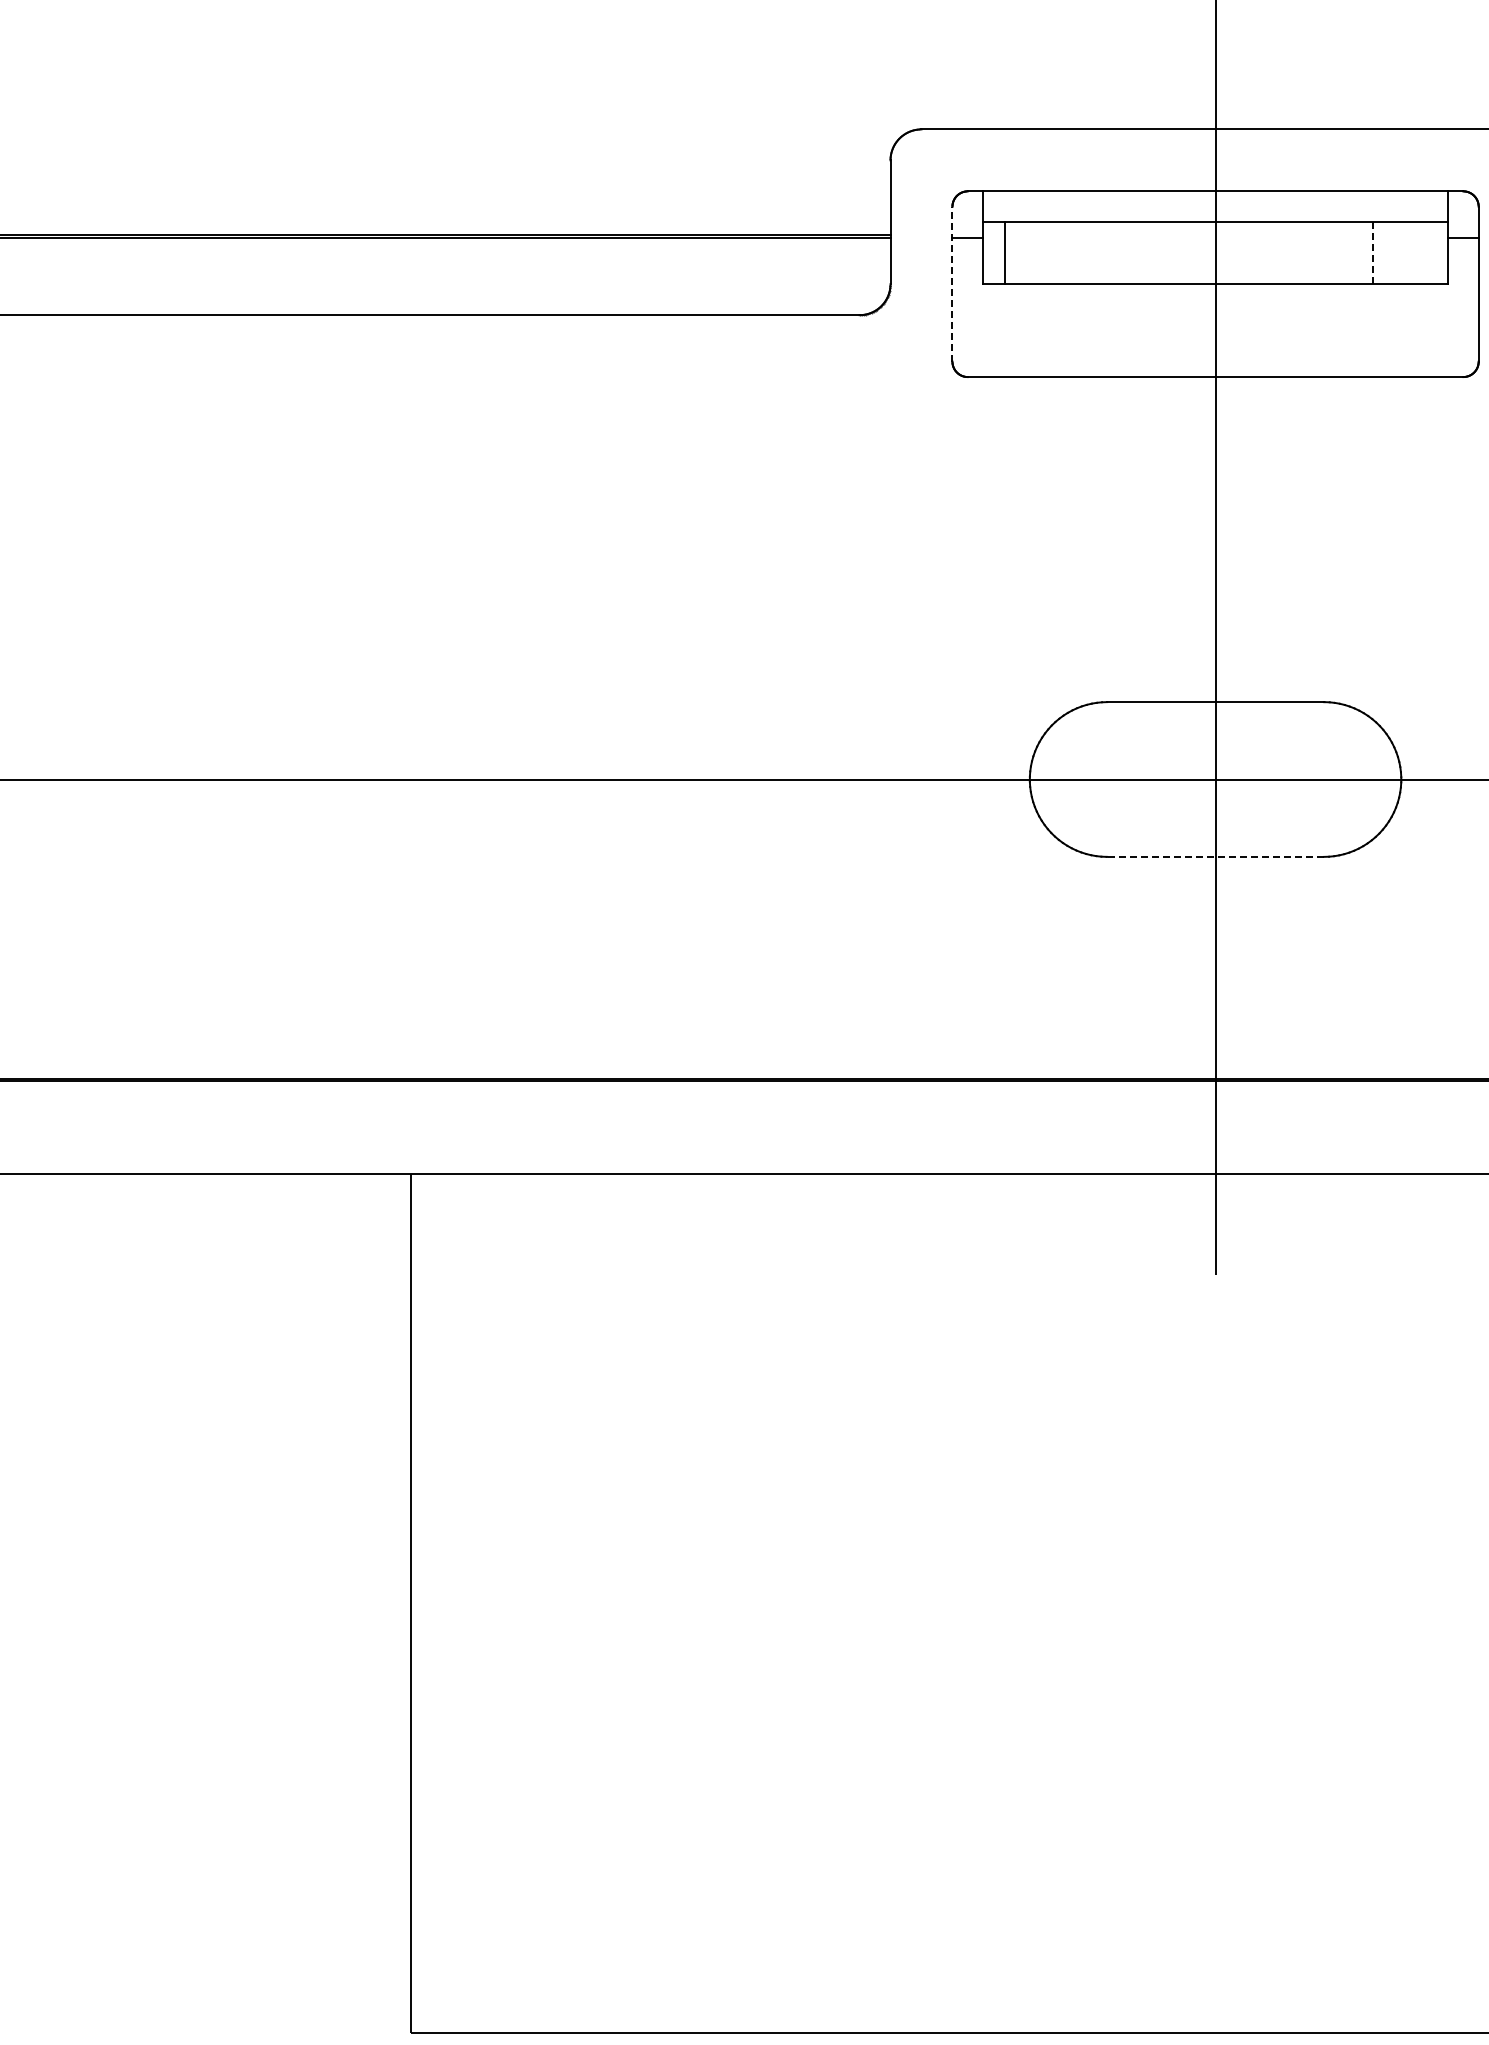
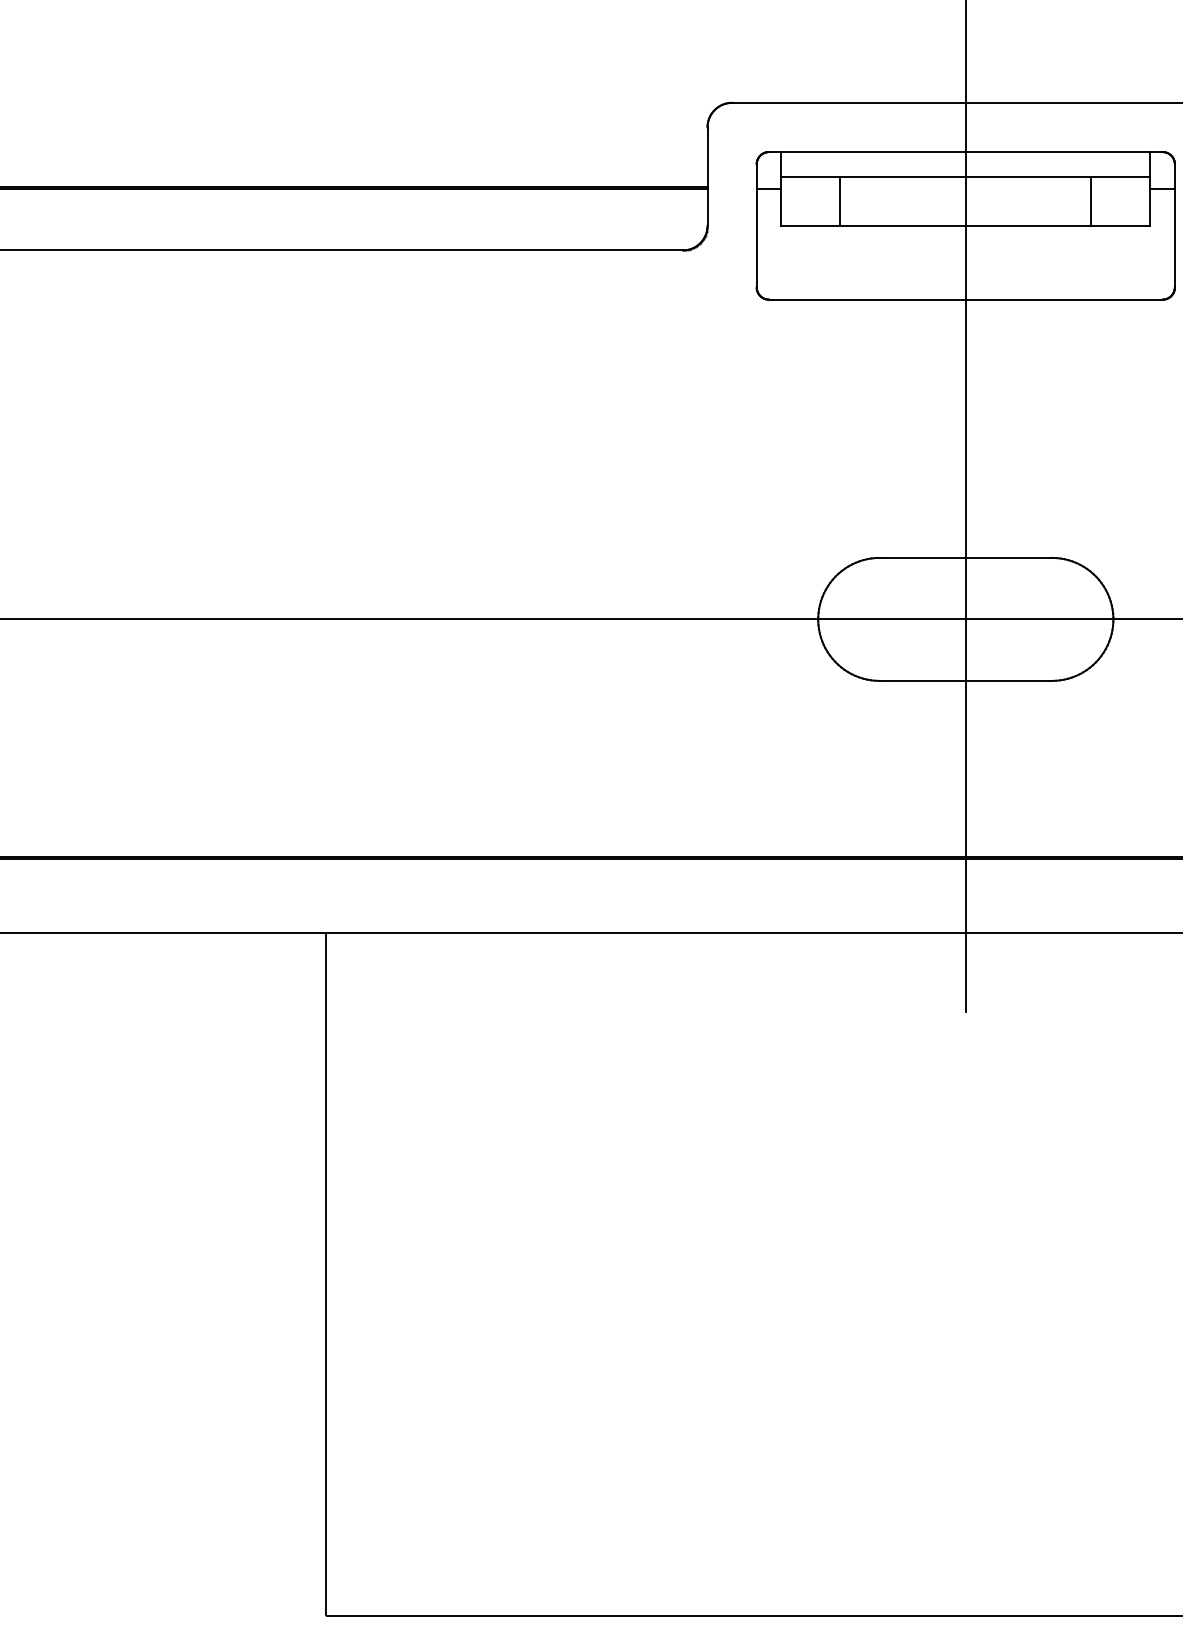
line: (1004, 253) -> (840, 201), moved
line: (1373, 253) -> (1091, 201), dashed -> solid
line: (952, 283) -> (756, 225), dashed -> solid
line: (1215, 856) -> (965, 680), dashed -> solid

